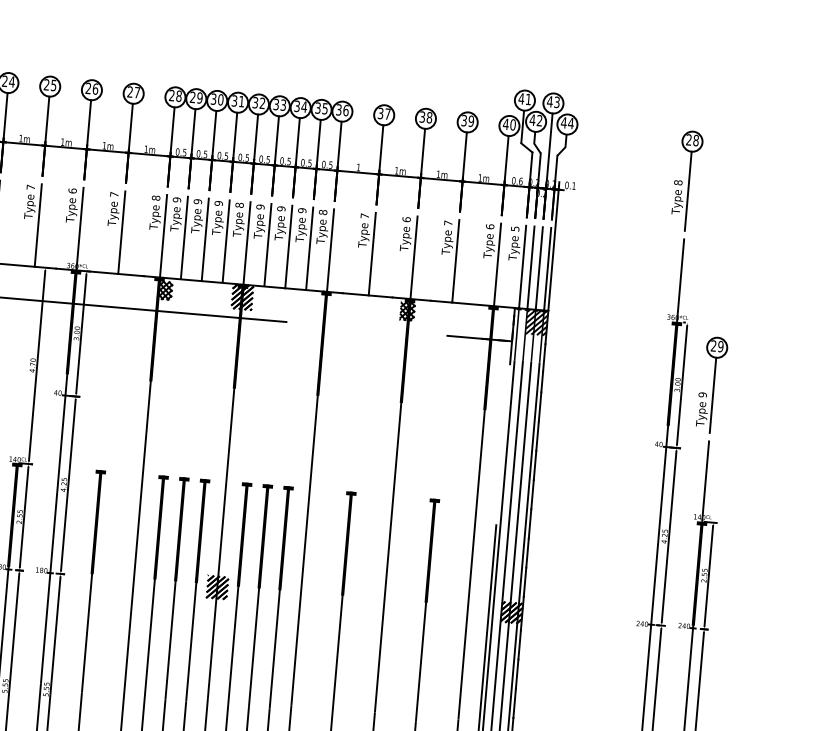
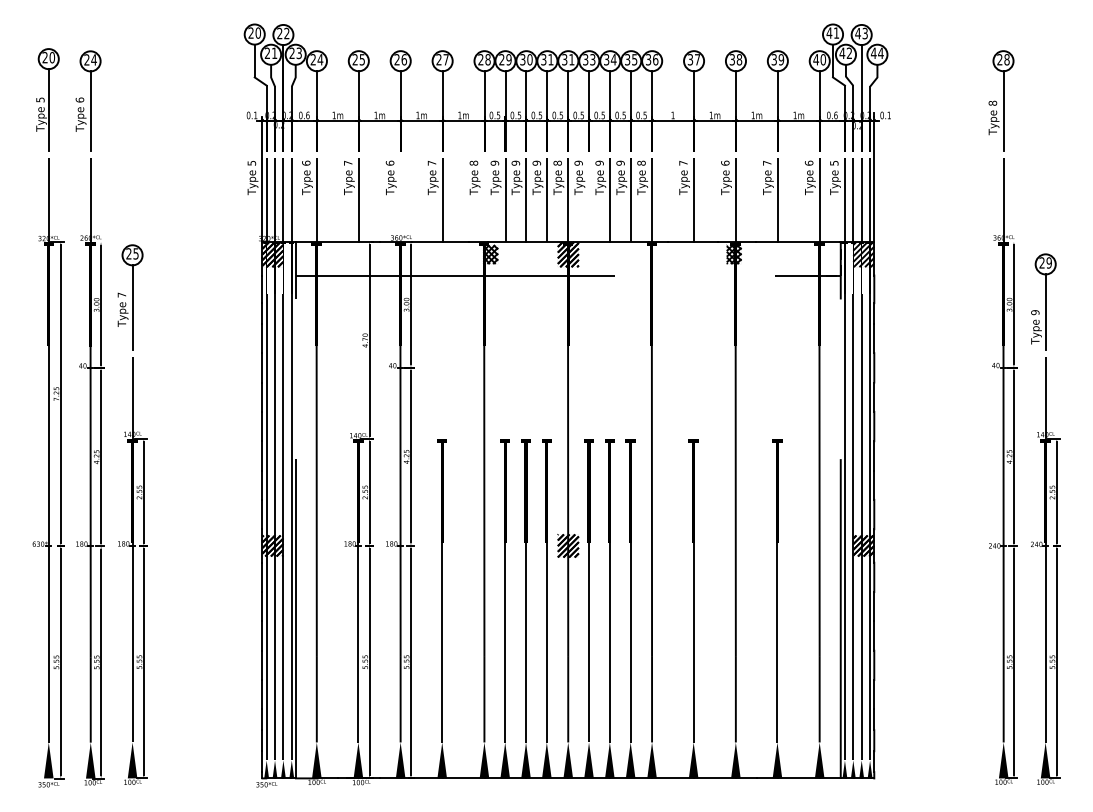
text: (262, 103) -> (571, 59), 32 -> 31
line: (79, 228) -> (400, 200), removed
line: (163, 236) -> (484, 200), removed
line: (268, 245) -> (589, 200), removed

